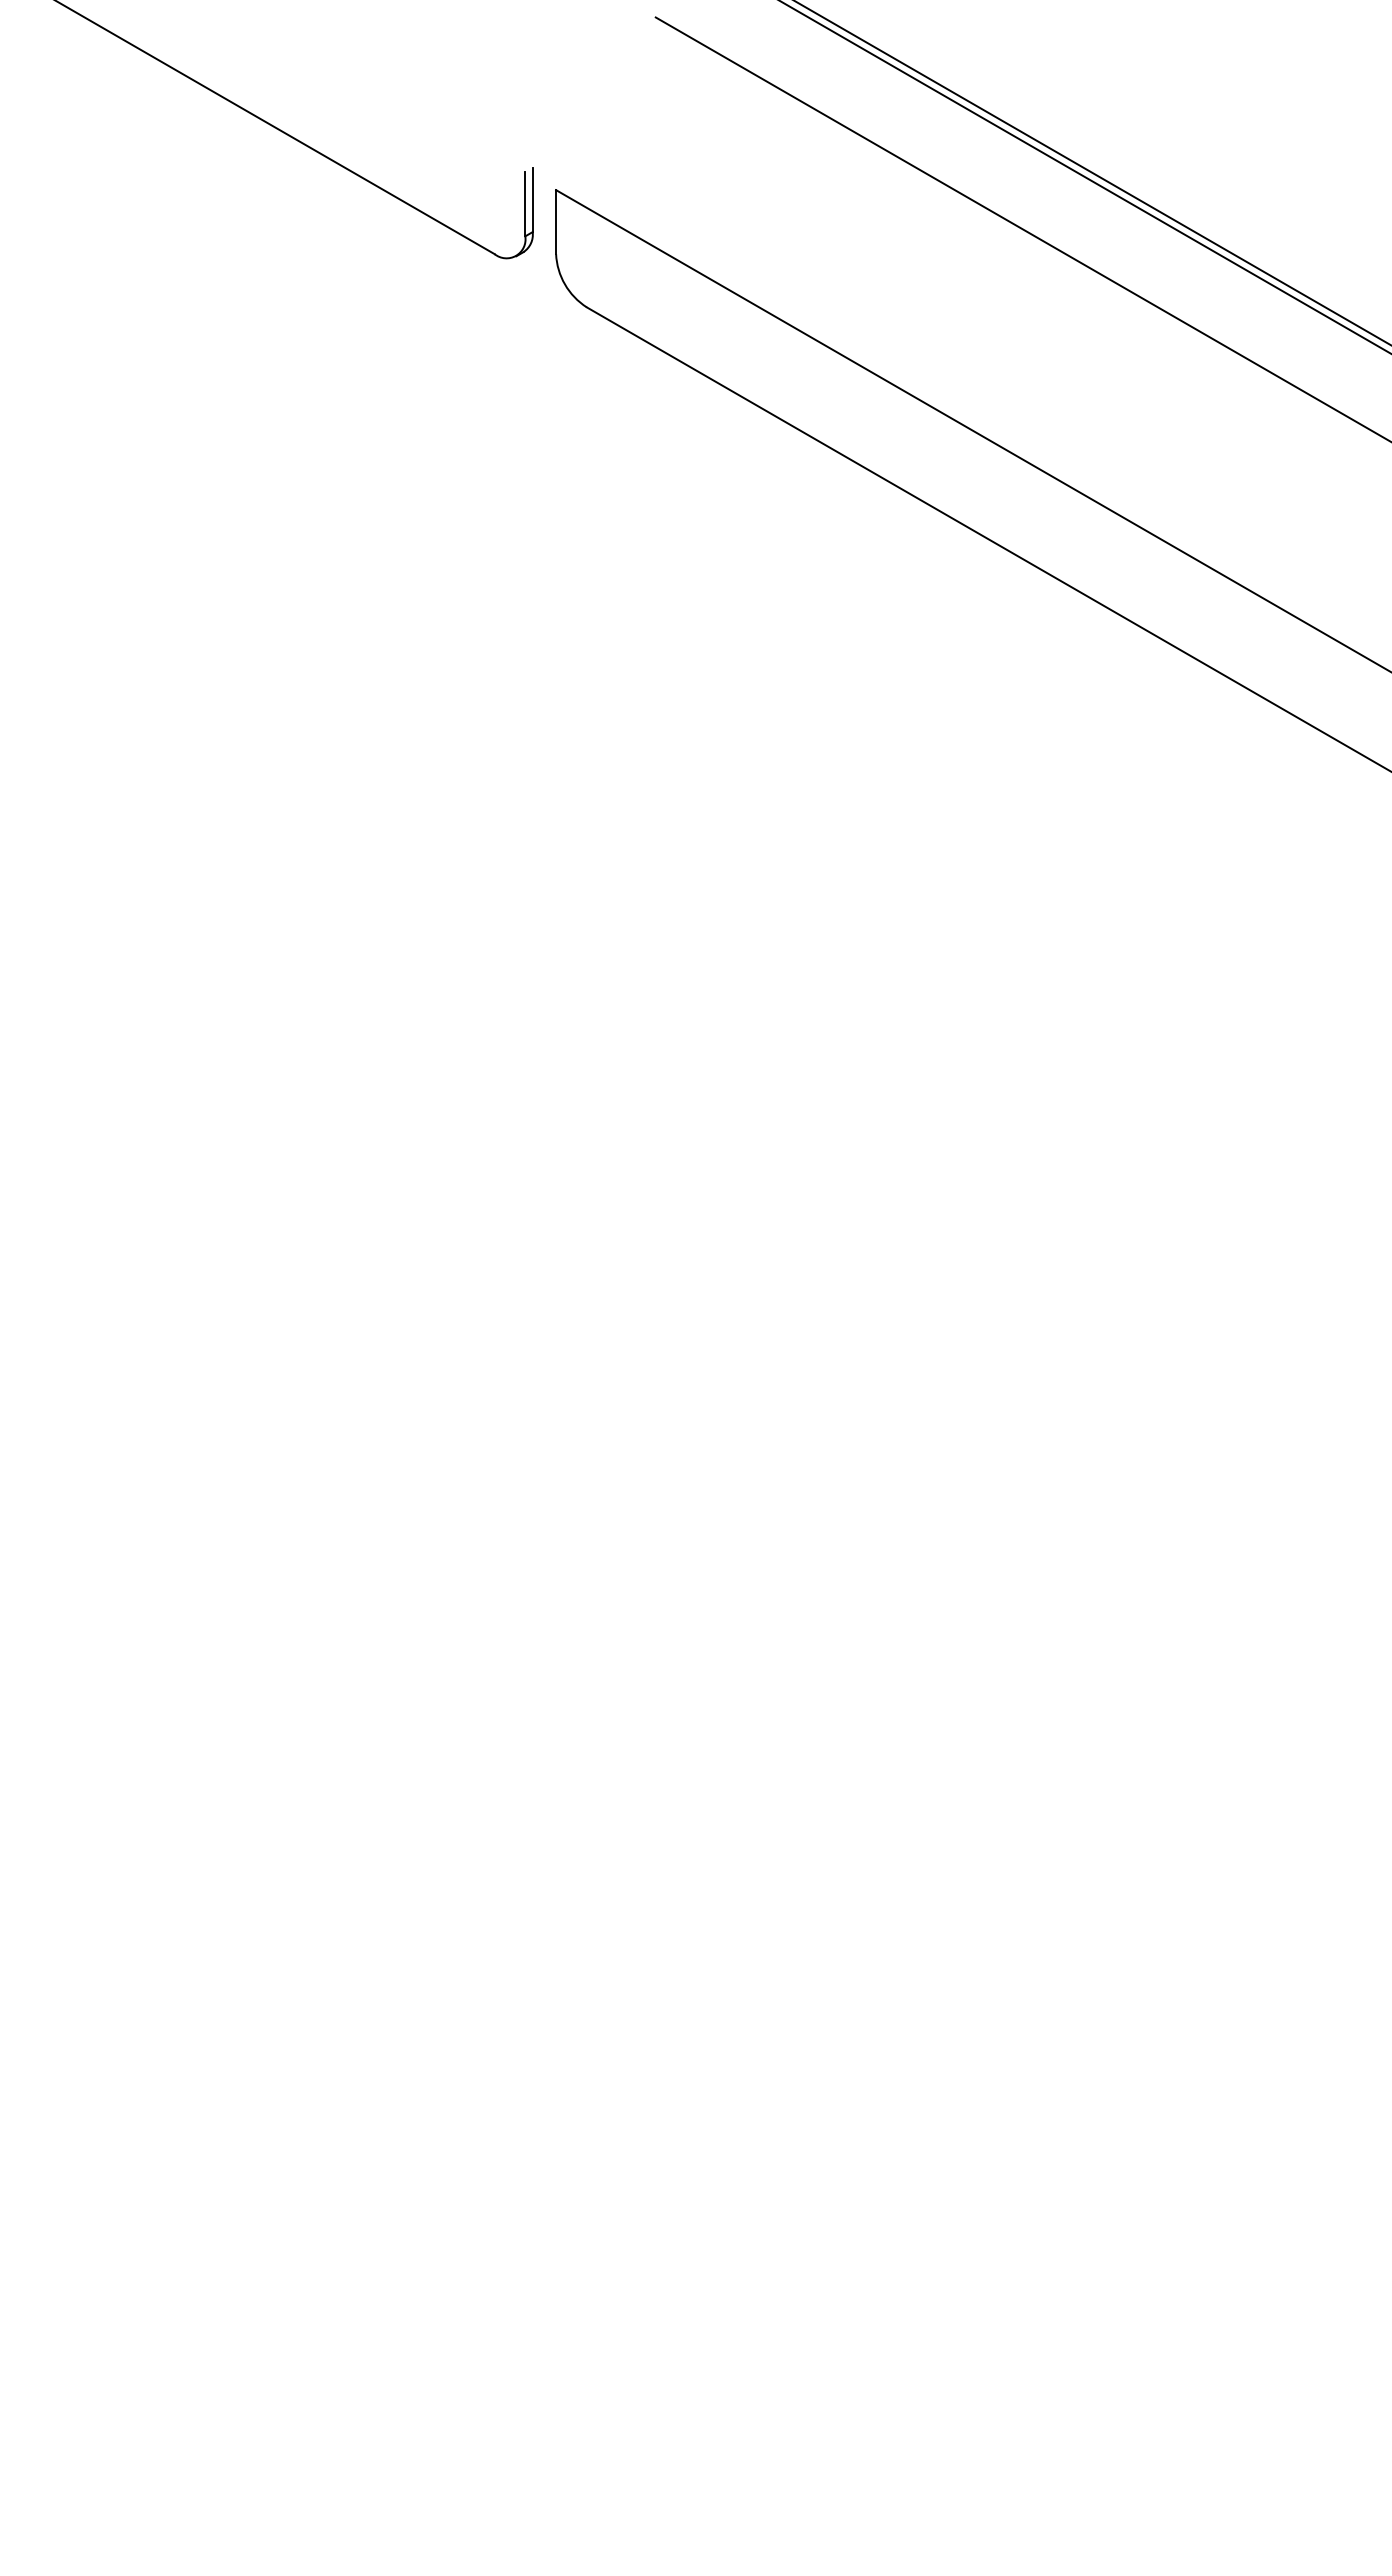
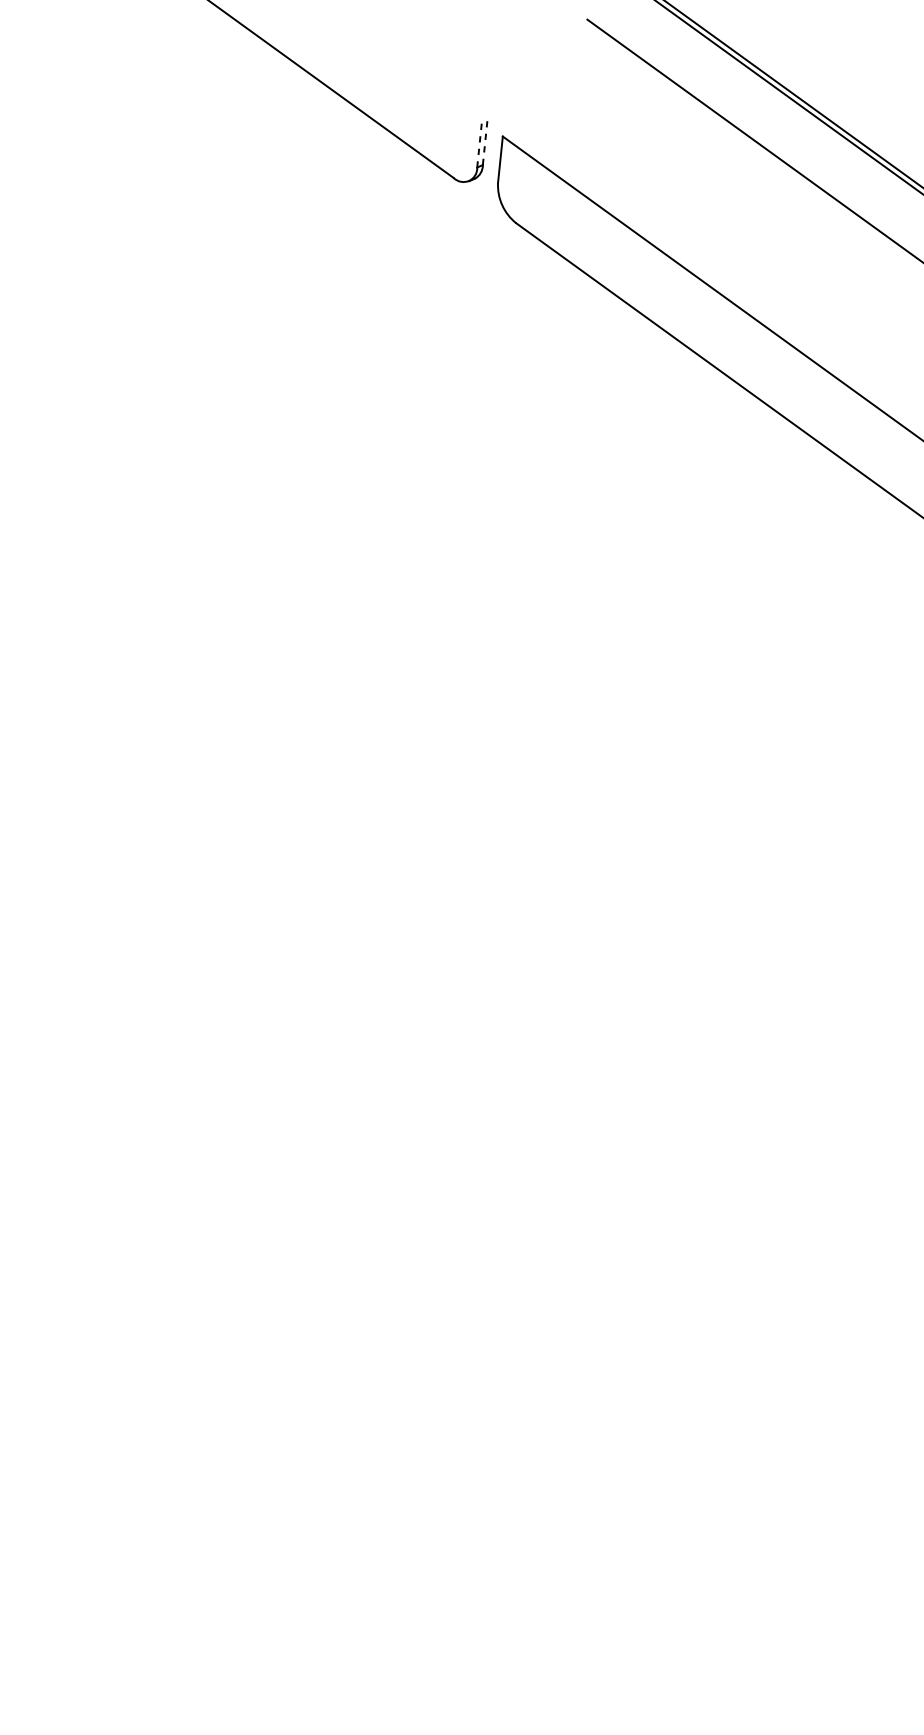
line: (532, 200) -> (485, 142), solid -> dashed
line: (525, 204) -> (479, 144), solid -> dashed

